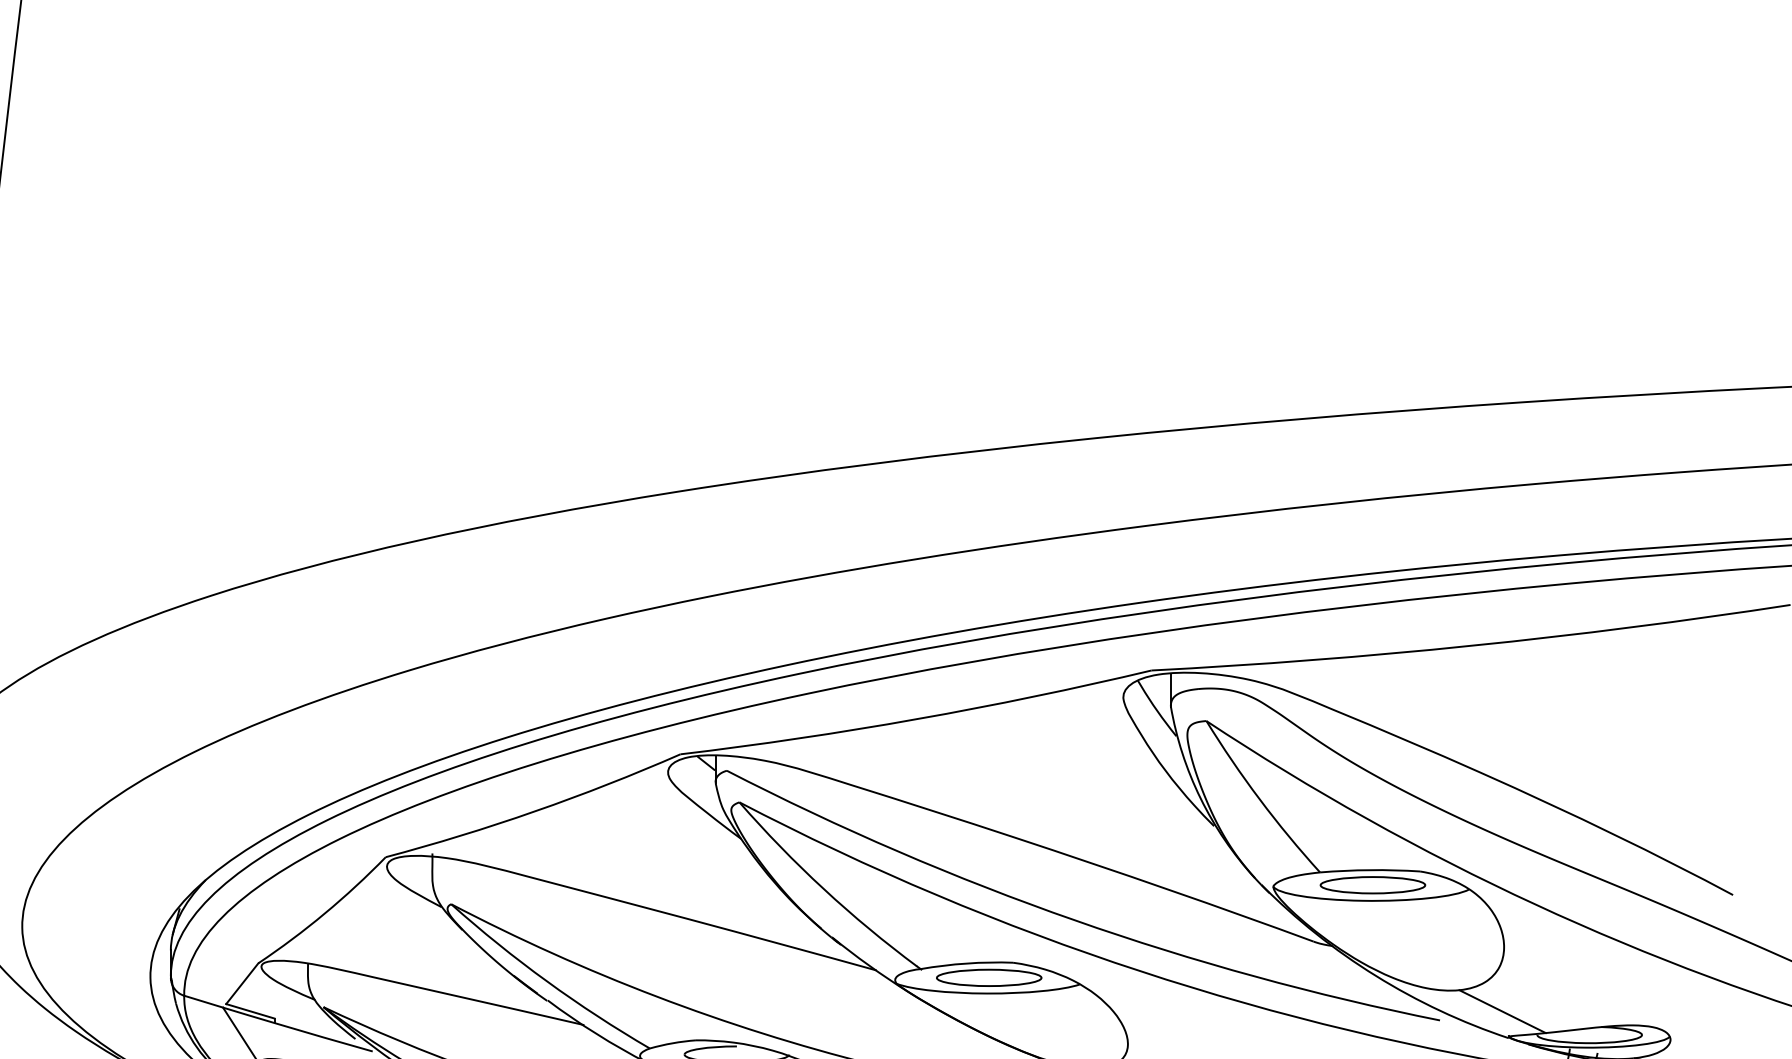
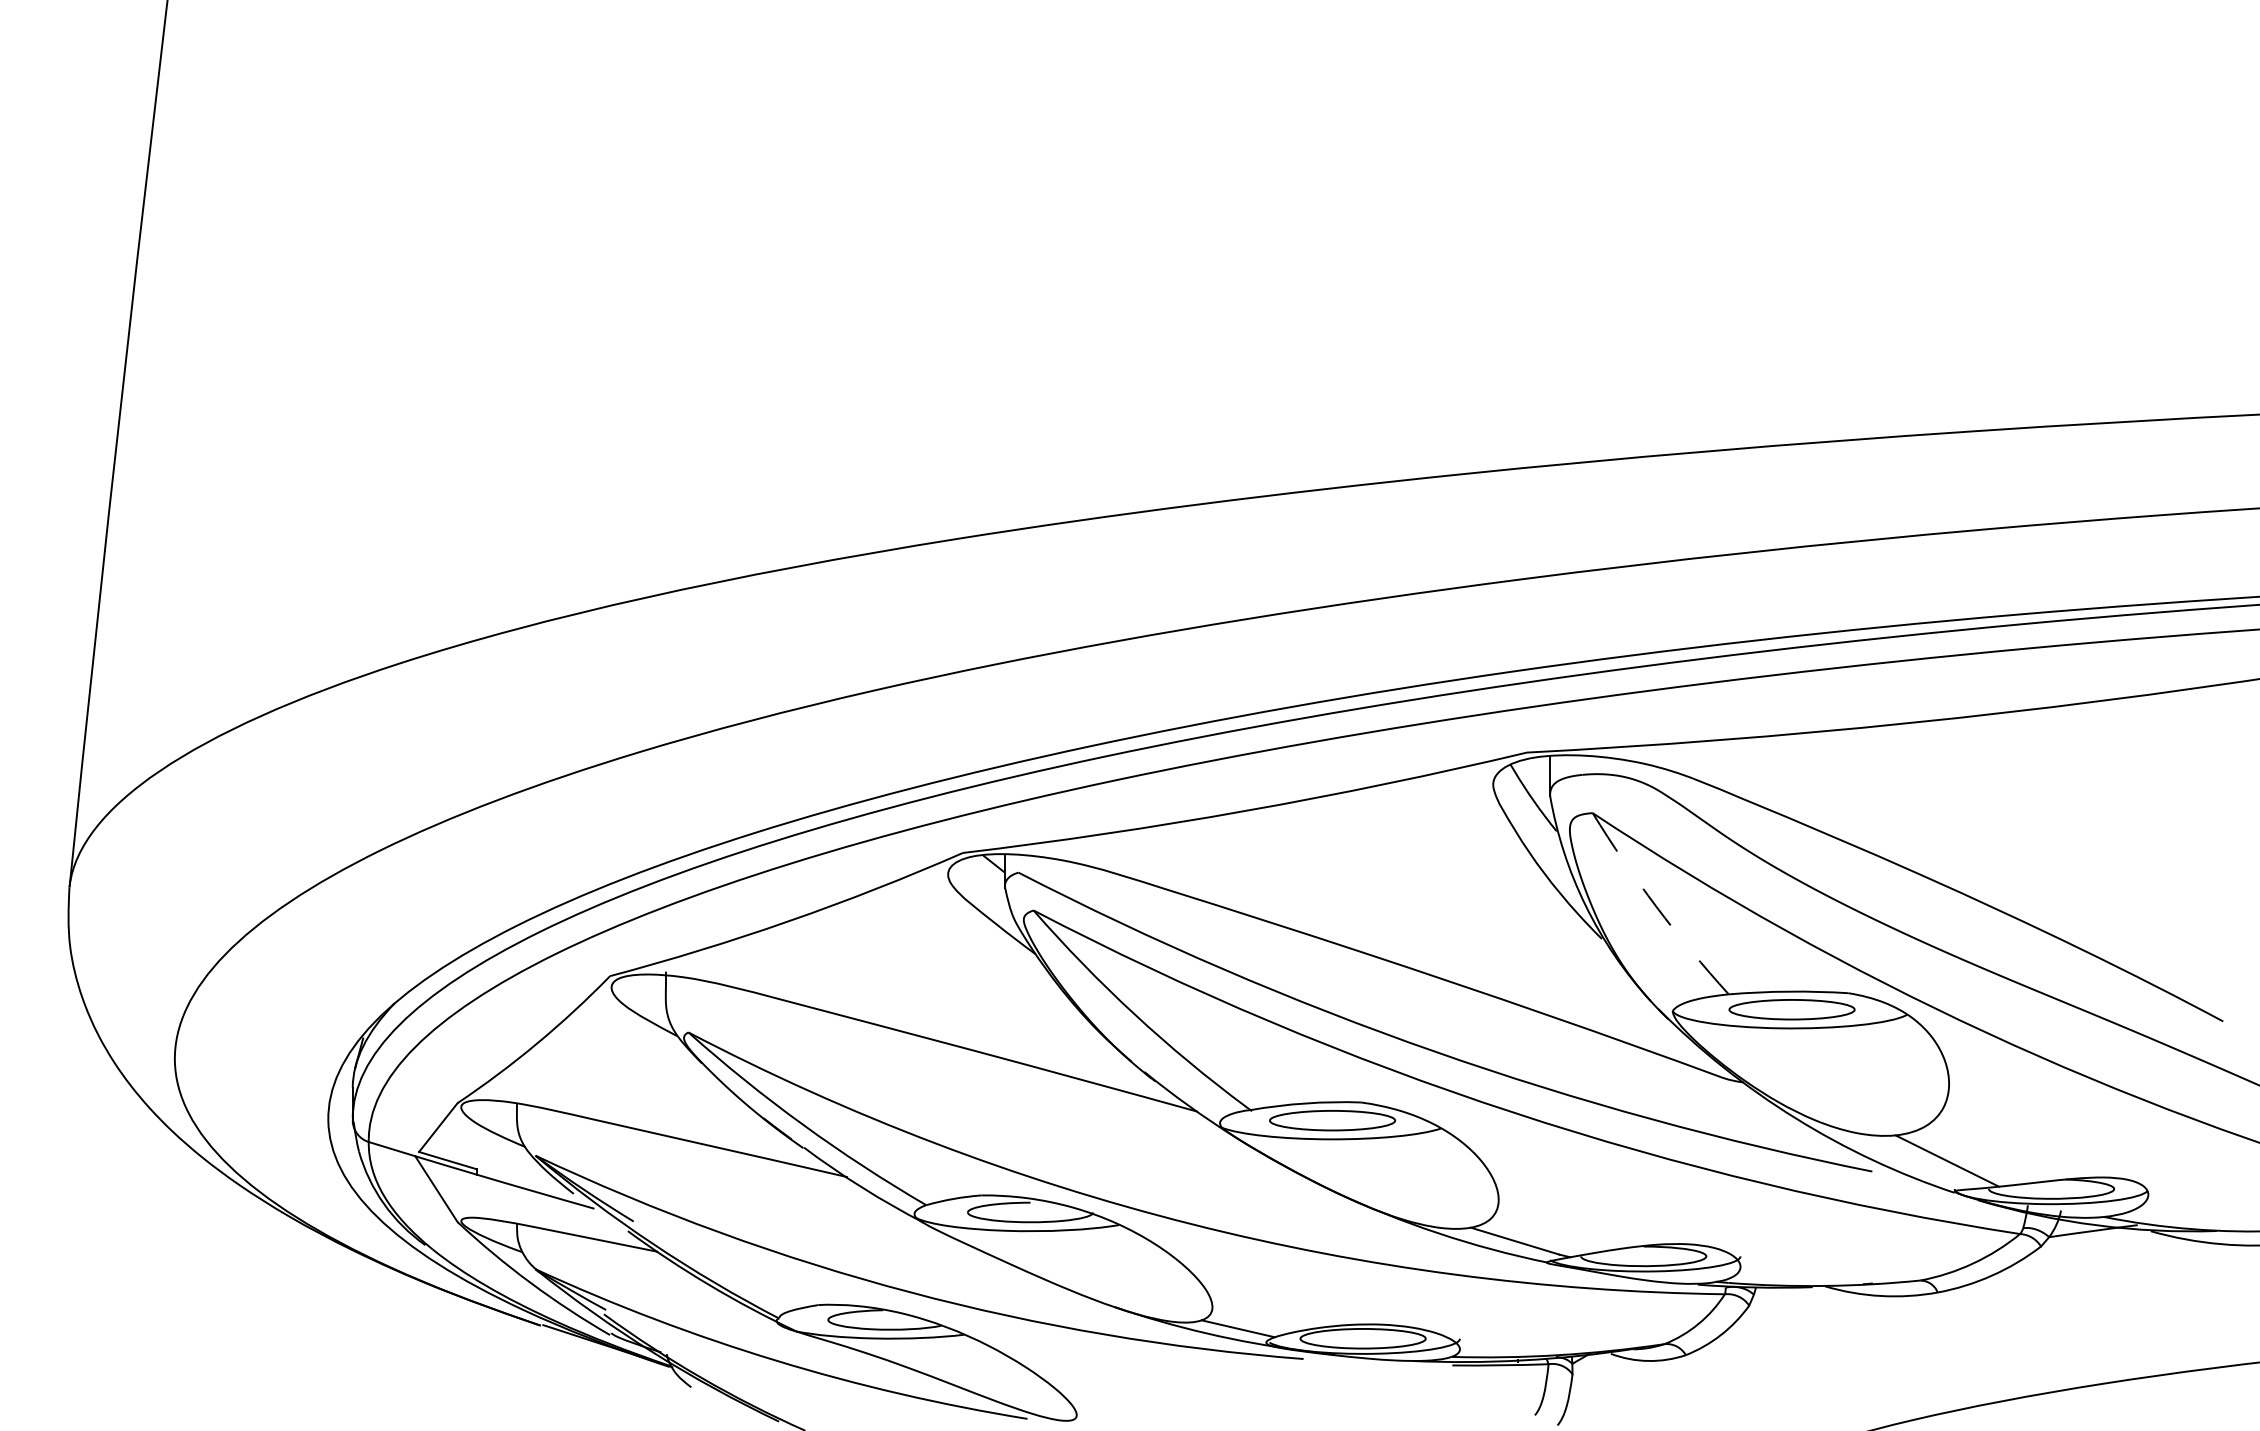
arc: (1259, 799) -> (1656, 906), solid -> dashed

